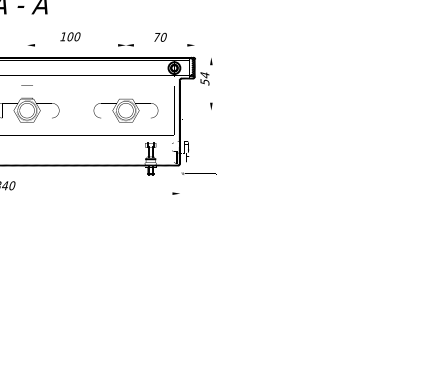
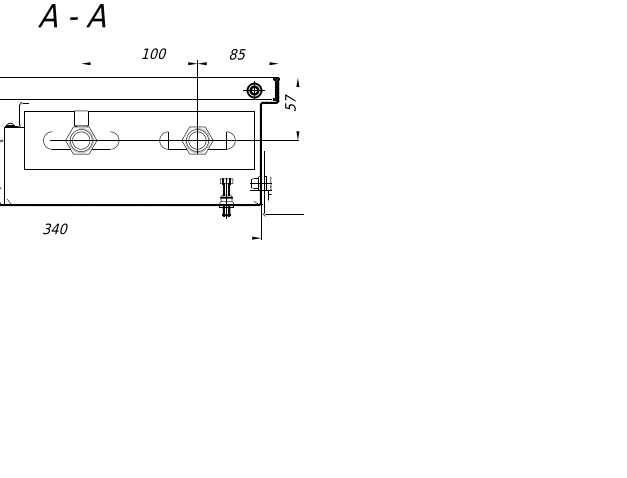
text: (69, 36) -> (153, 53), moved
text: (160, 37) -> (237, 54), 70 -> 85
text: (205, 74) -> (290, 98), 54 -> 57

